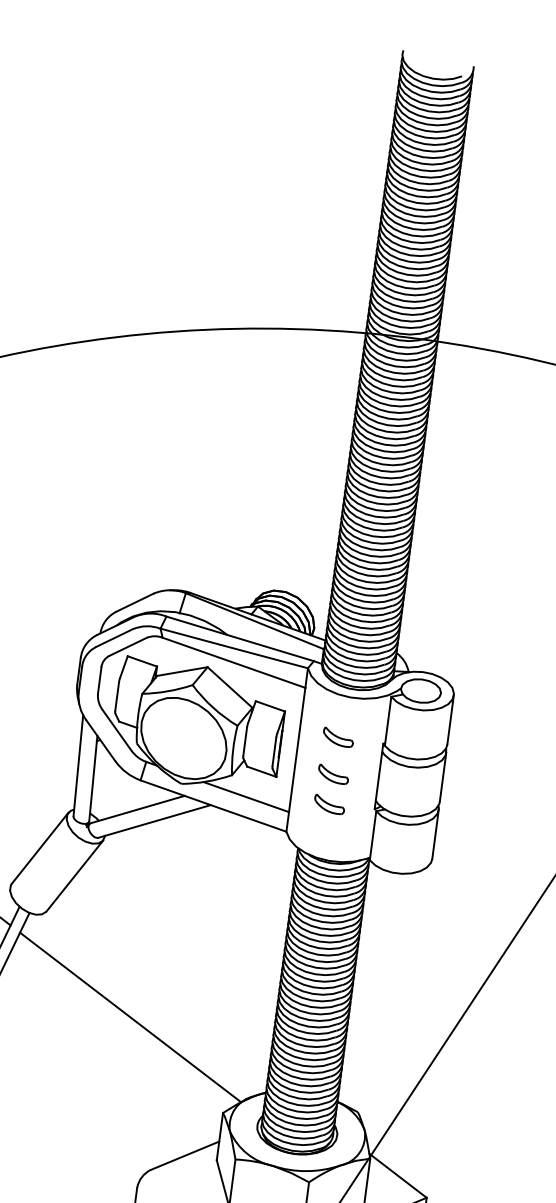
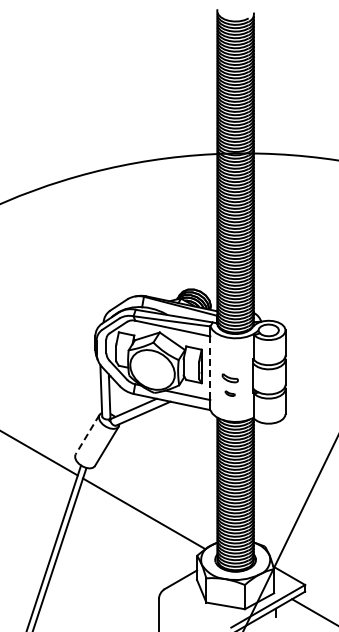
part: (336, 737) -> (229, 359), removed
line: (297, 750) -> (210, 368), solid -> dashed
part: (328, 804) -> (229, 393), size x0.6
line: (39, 849) -> (87, 435), solid -> dashed

